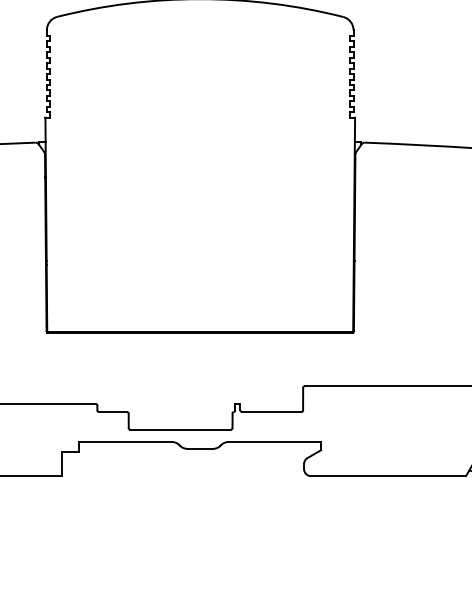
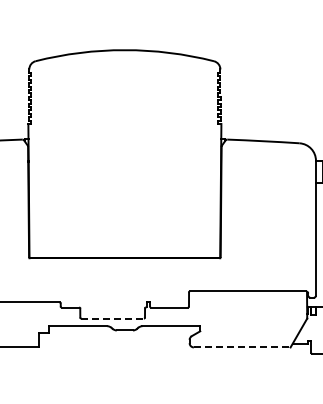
line: (181, 429) -> (113, 318), solid -> dashed
line: (388, 476) -> (242, 347), solid -> dashed

